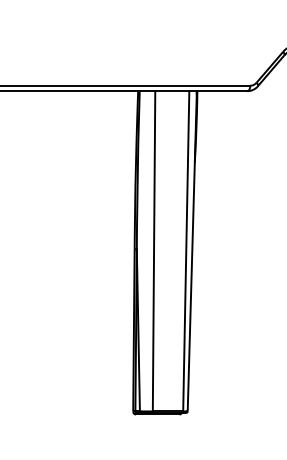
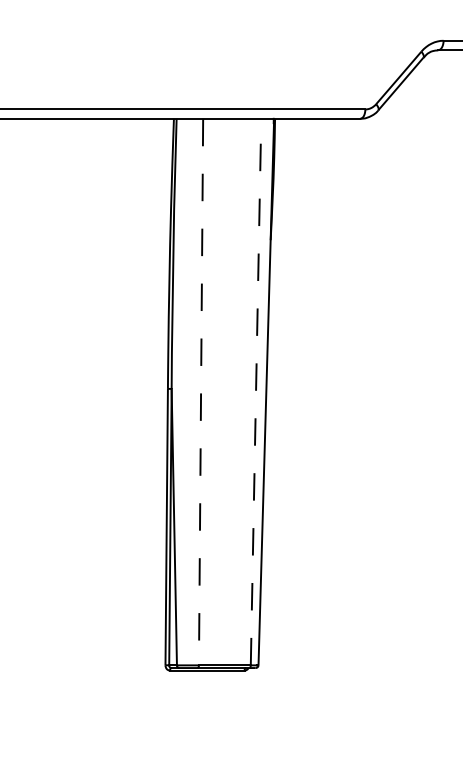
line: (186, 250) -> (256, 390), solid -> dashed
line: (154, 251) -> (201, 392), solid -> dashed

